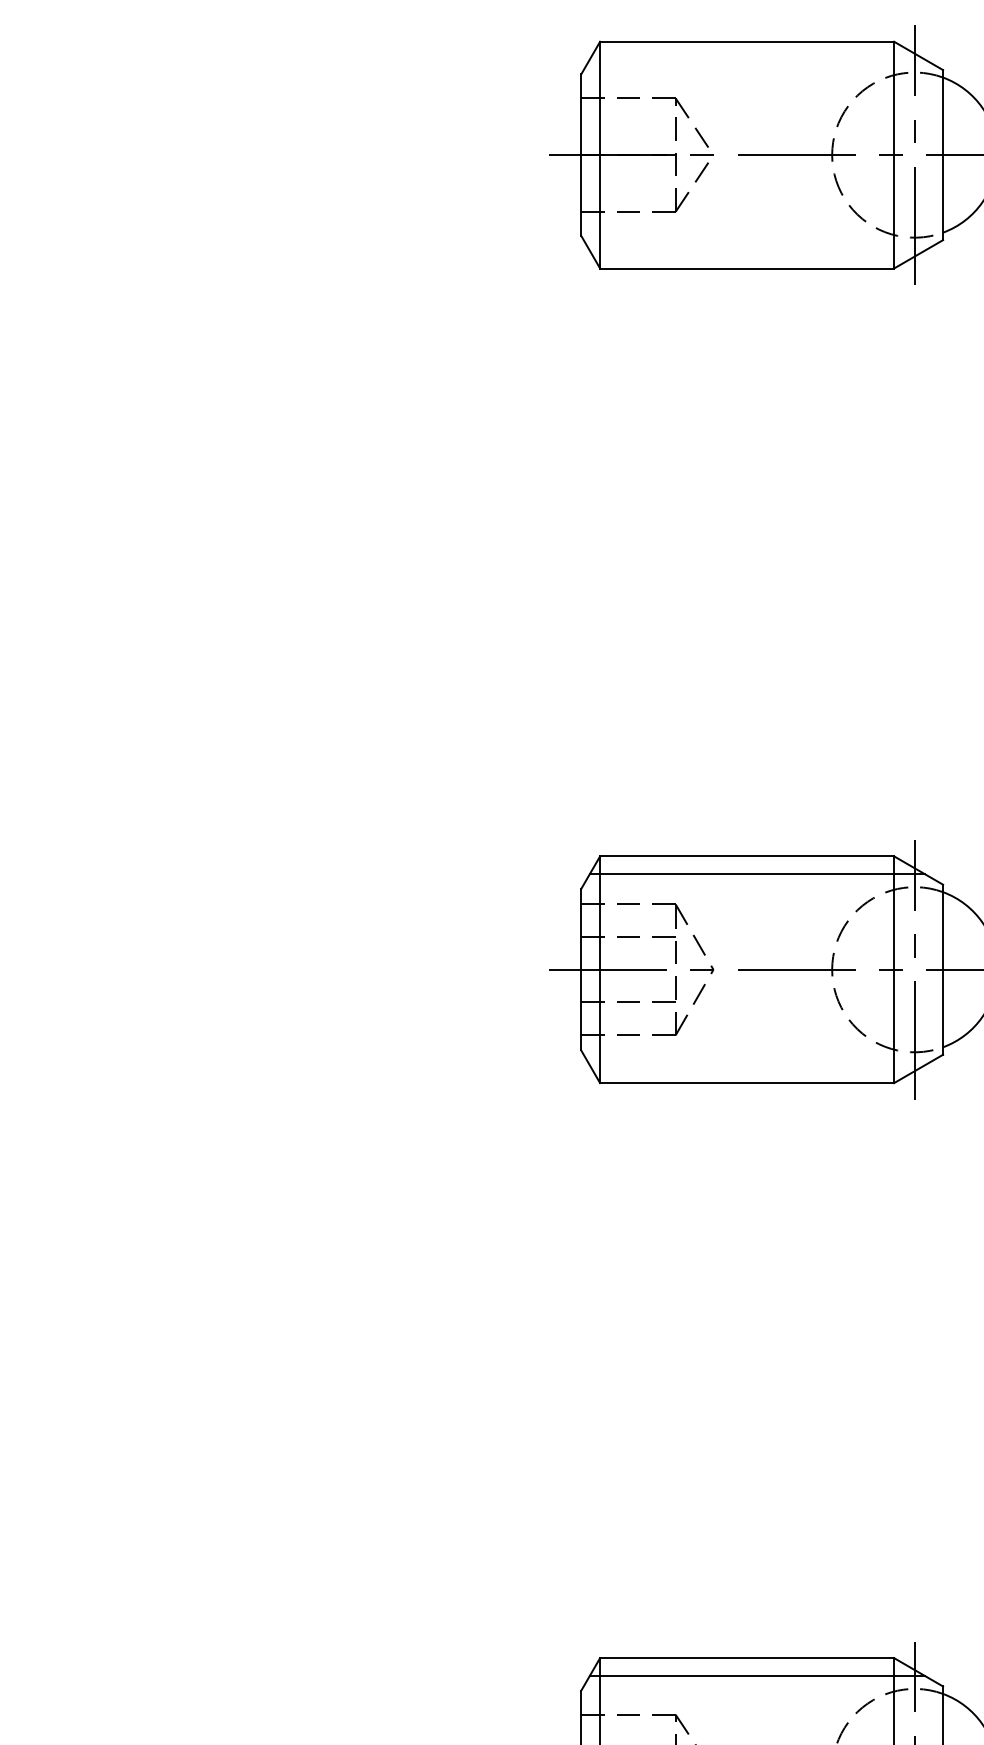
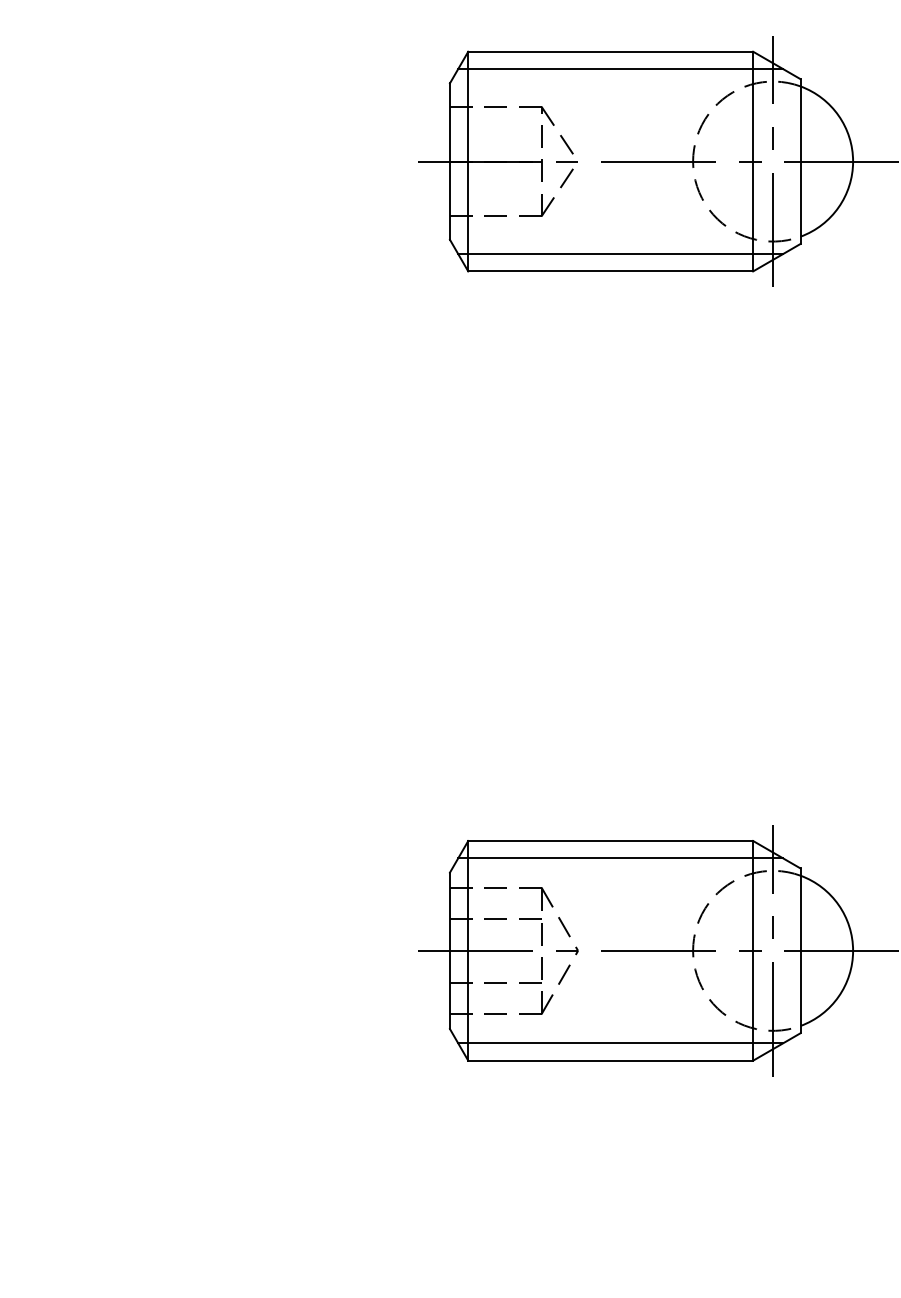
line: (757, 59) -> (620, 68), added
line: (757, 250) -> (620, 253), added
line: (757, 1065) -> (620, 1043), added

